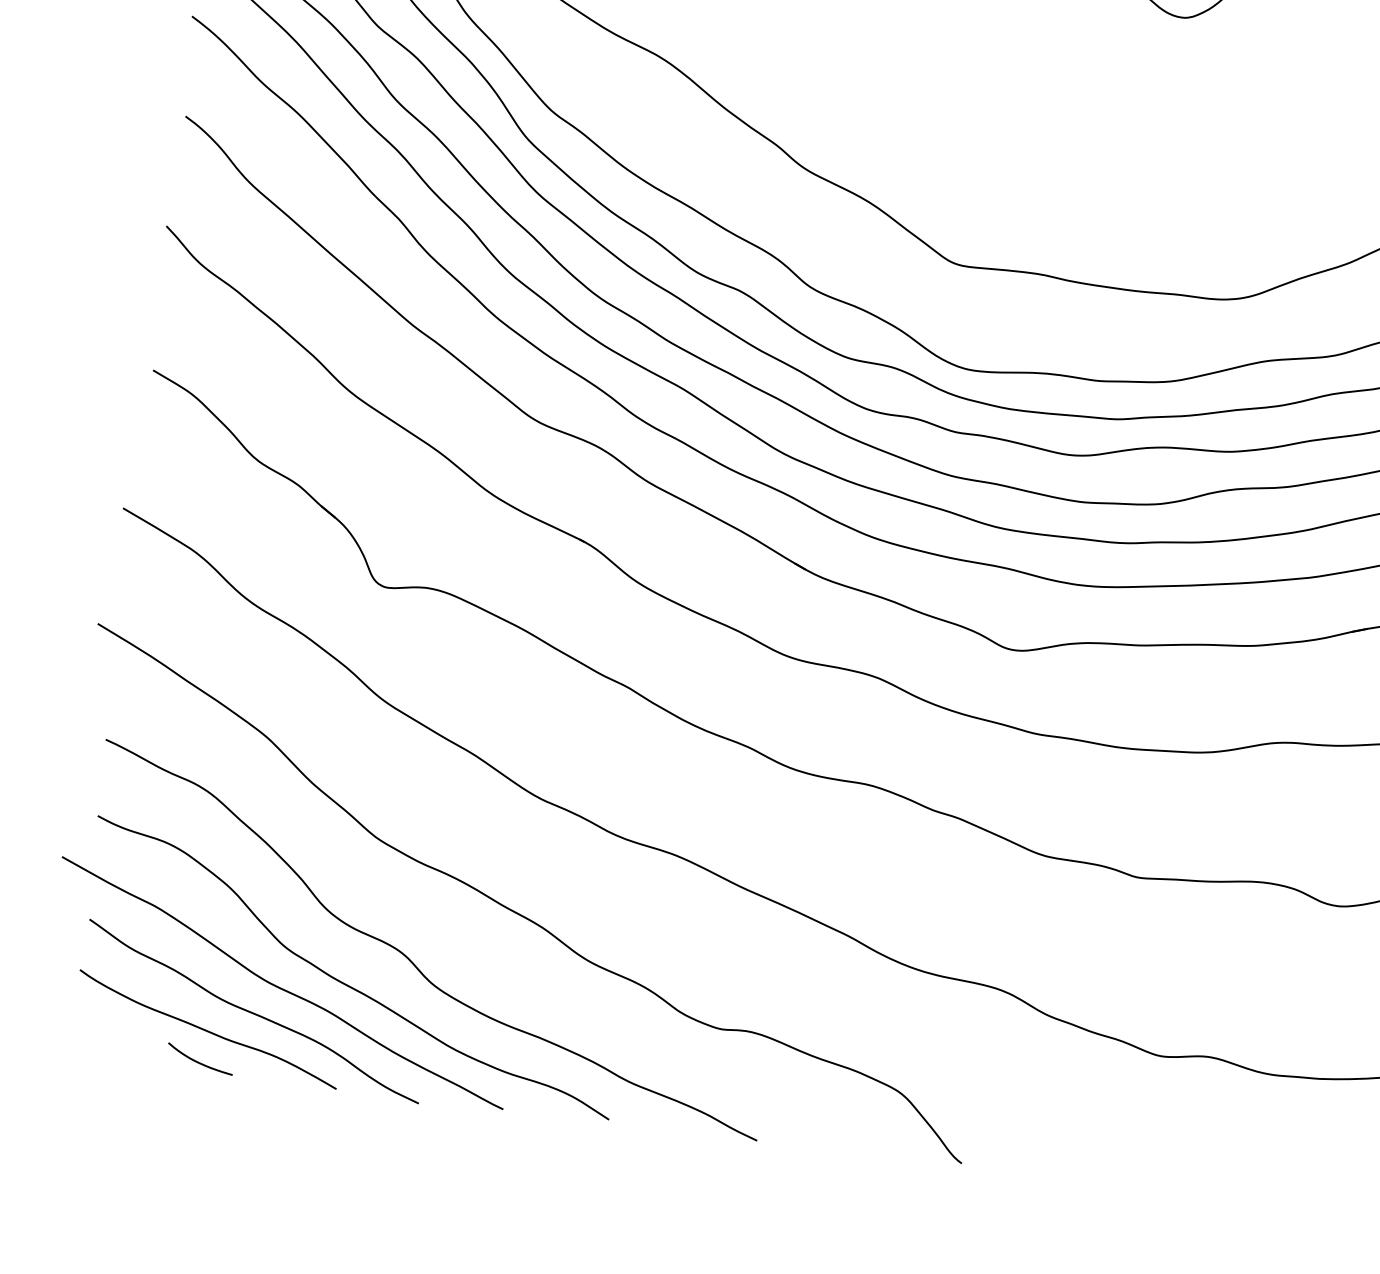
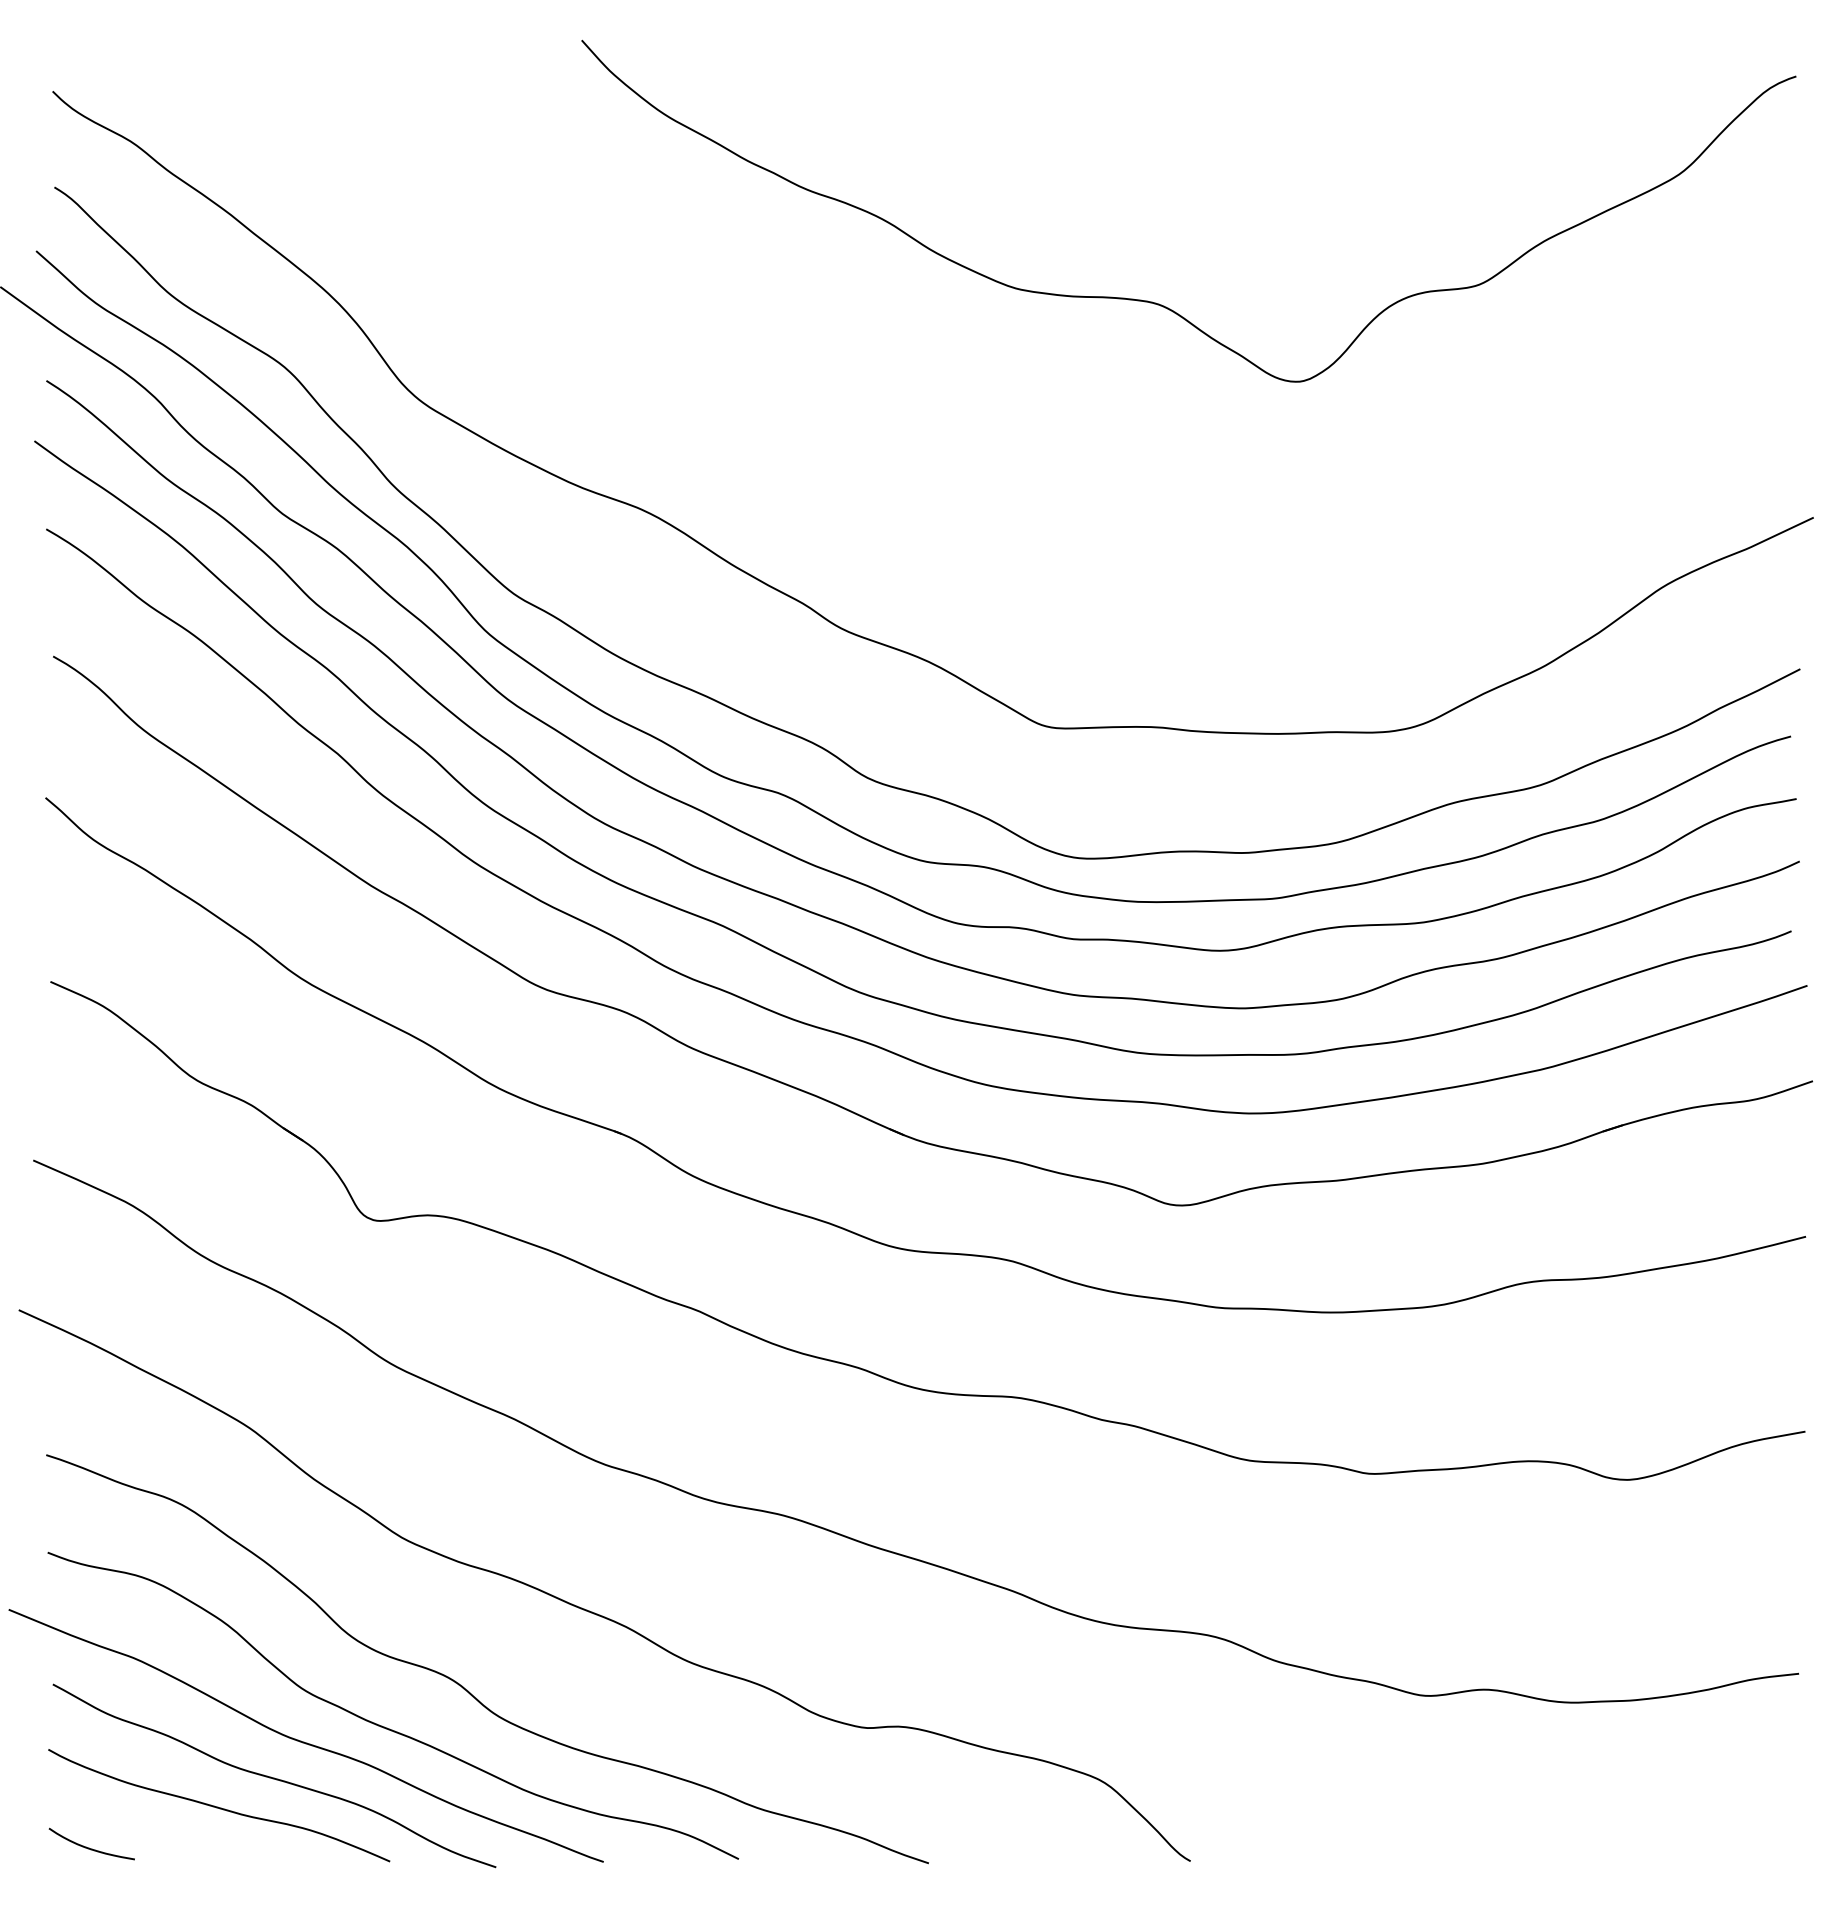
curve: (198, 1061) -> (89, 1847), moved

